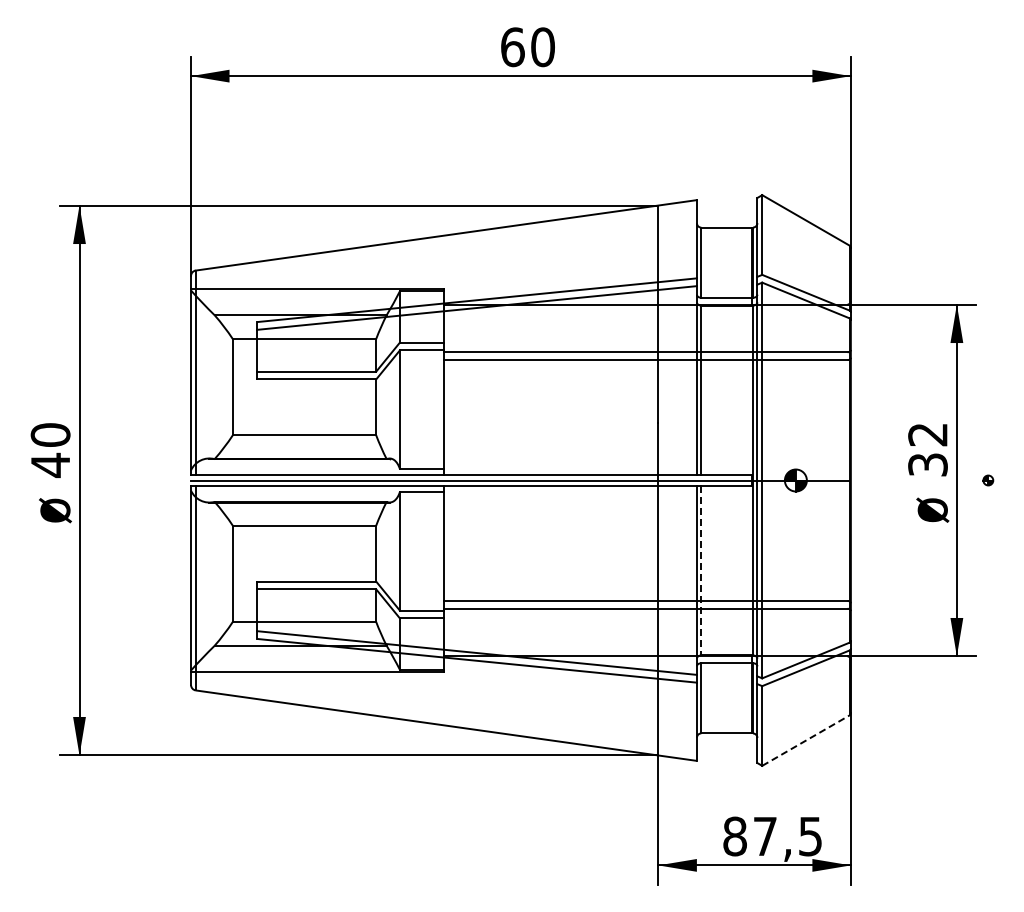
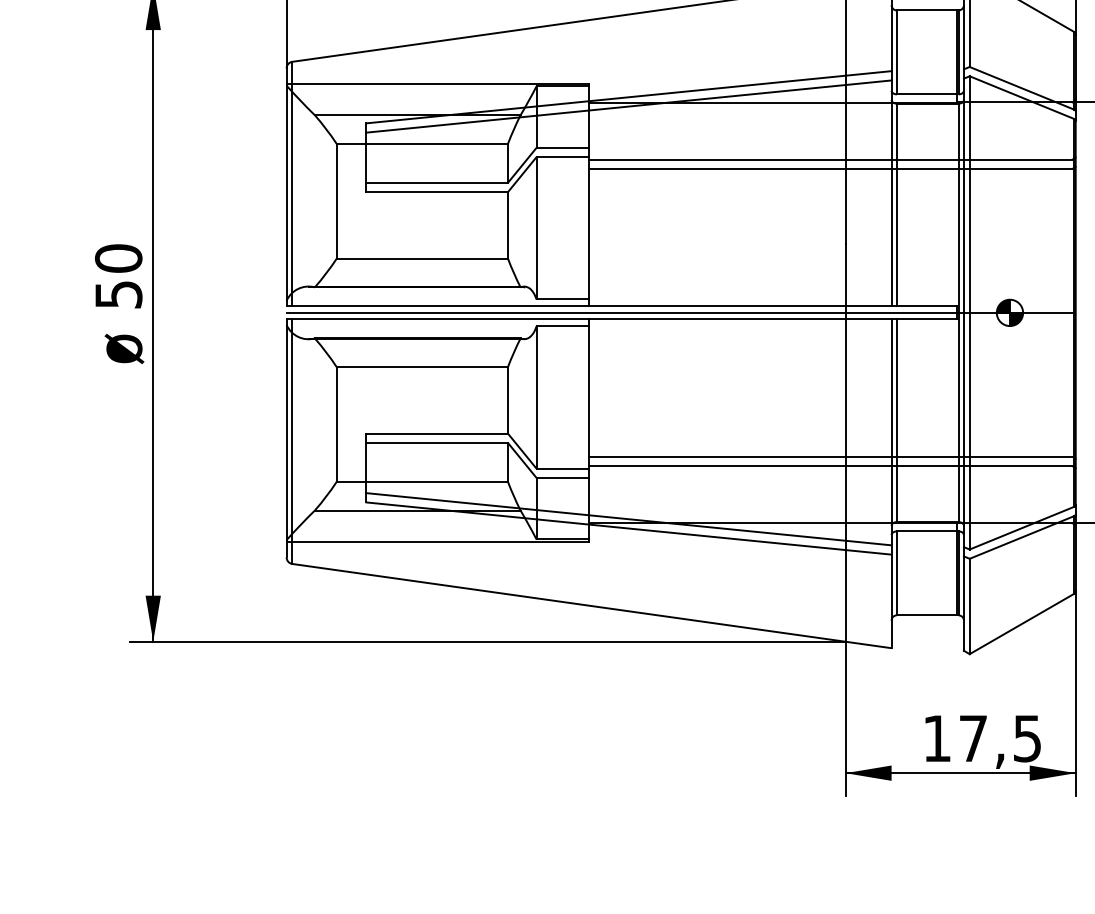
text: (50, 465) -> (118, 294), 40 -> 50
line: (701, 570) -> (897, 420), dashed -> solid
line: (806, 740) -> (1022, 623), dashed -> solid
text: (734, 836) -> (936, 738), 87,5 -> 17,5

